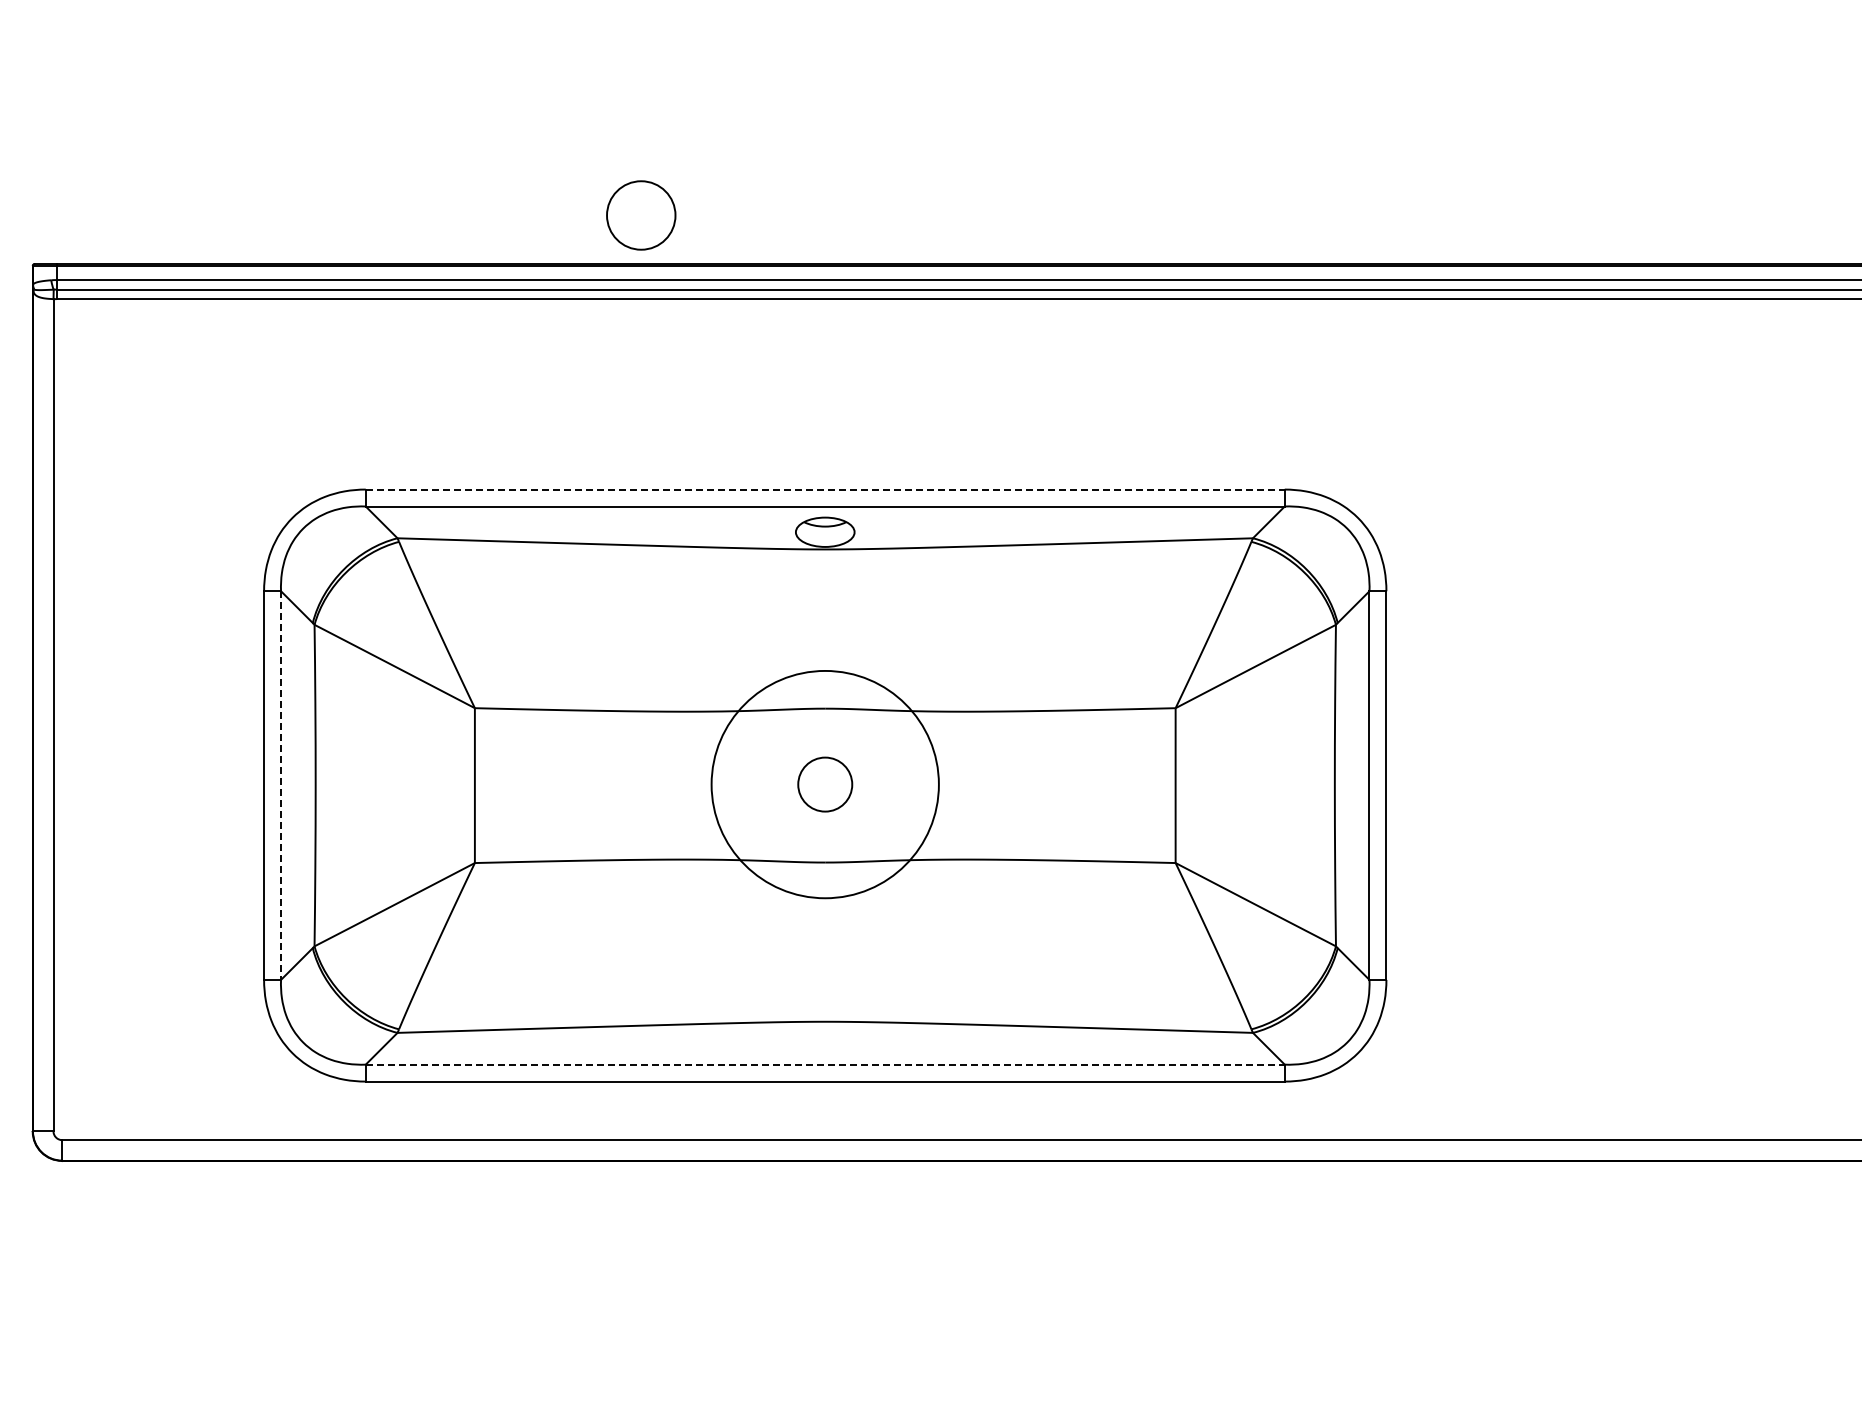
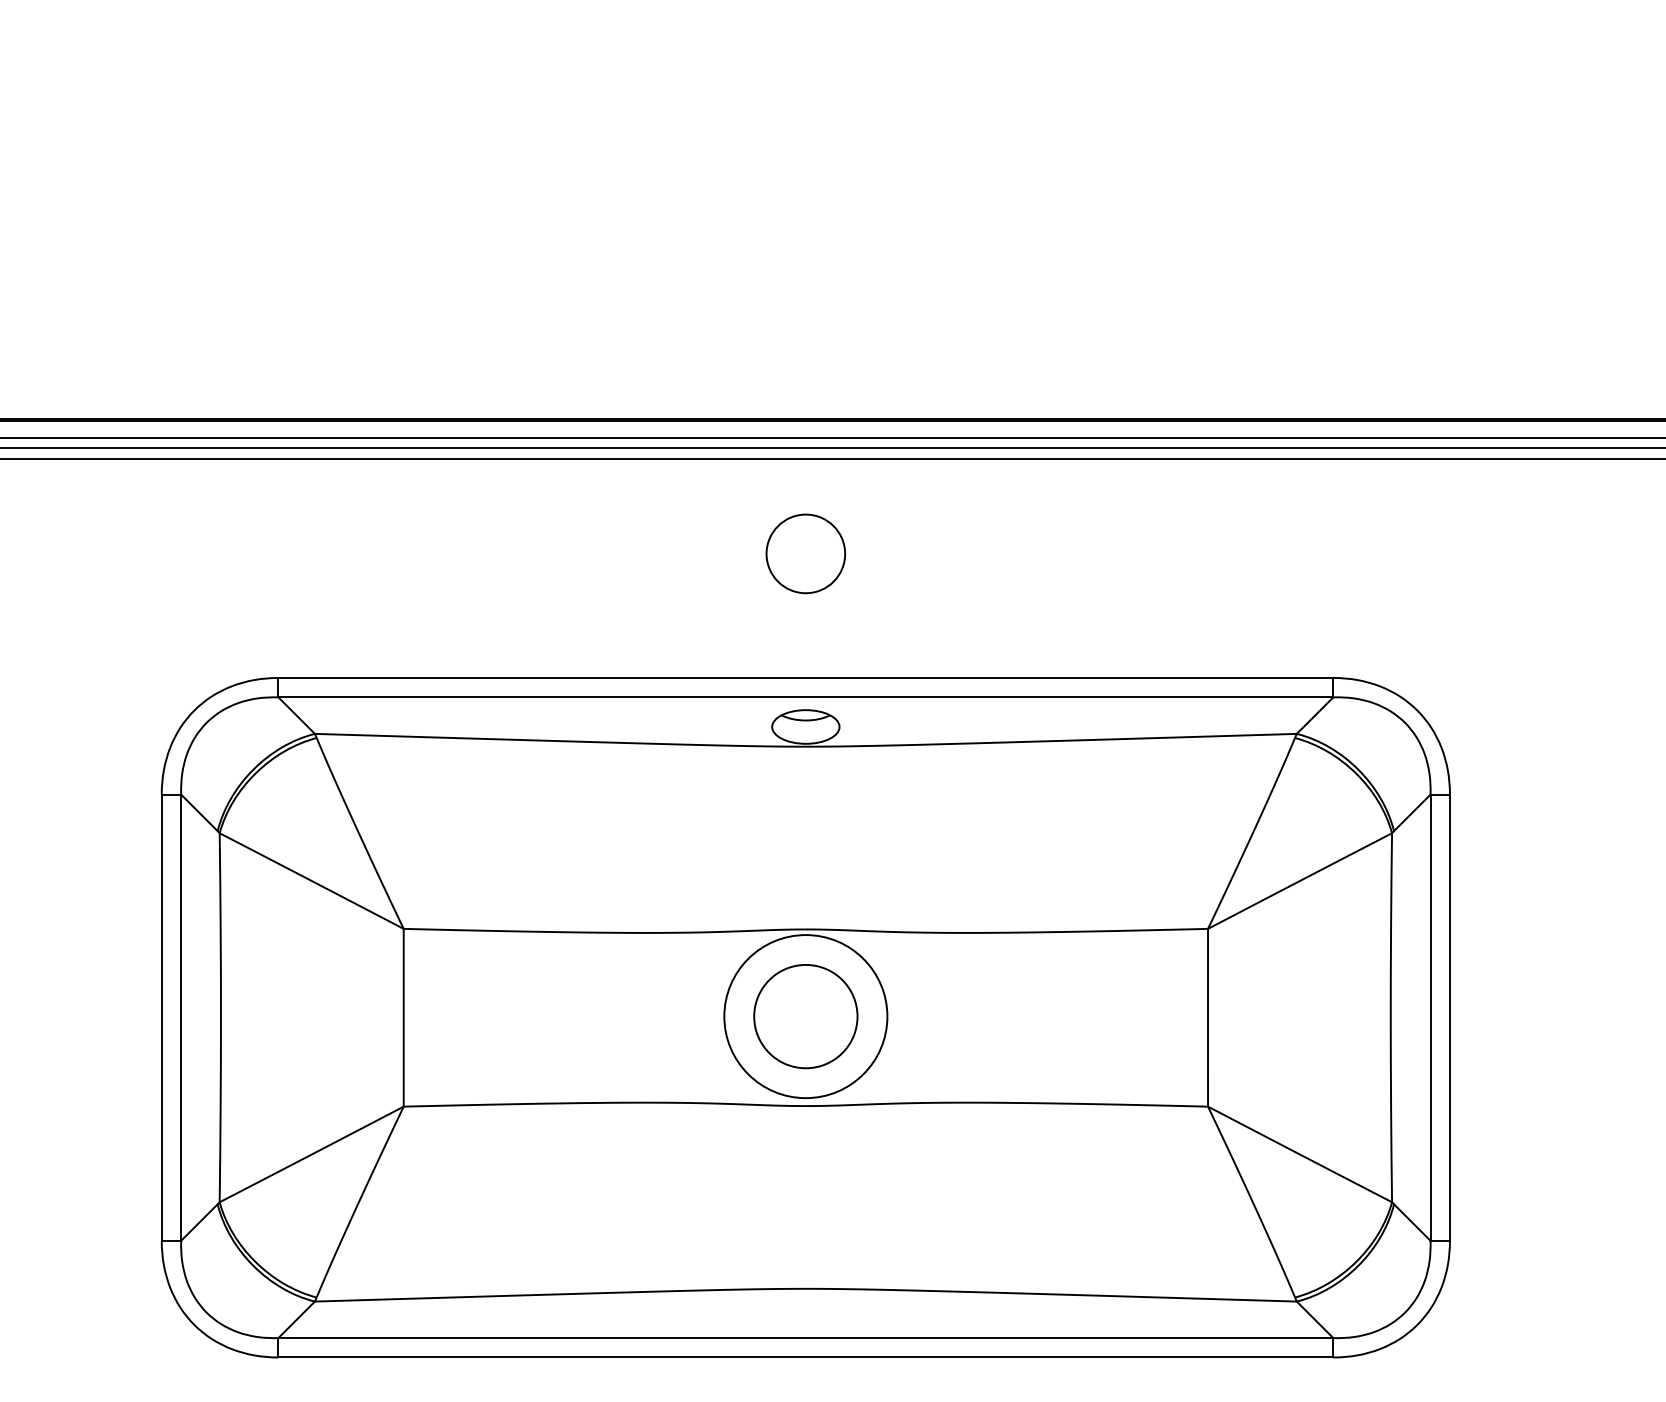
circle: (641, 215) -> (806, 553), moved
line: (825, 489) -> (806, 677), dashed -> solid
circle: (825, 784) -> (806, 1016), size x0.62
circle: (825, 784) -> (806, 1016), size x1.67
line: (281, 786) -> (181, 1018), dashed -> solid
line: (825, 1064) -> (806, 1337), dashed -> solid

